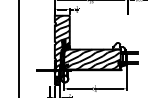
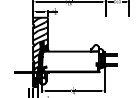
hatch: (92, 59) -> (70, 61), removed

